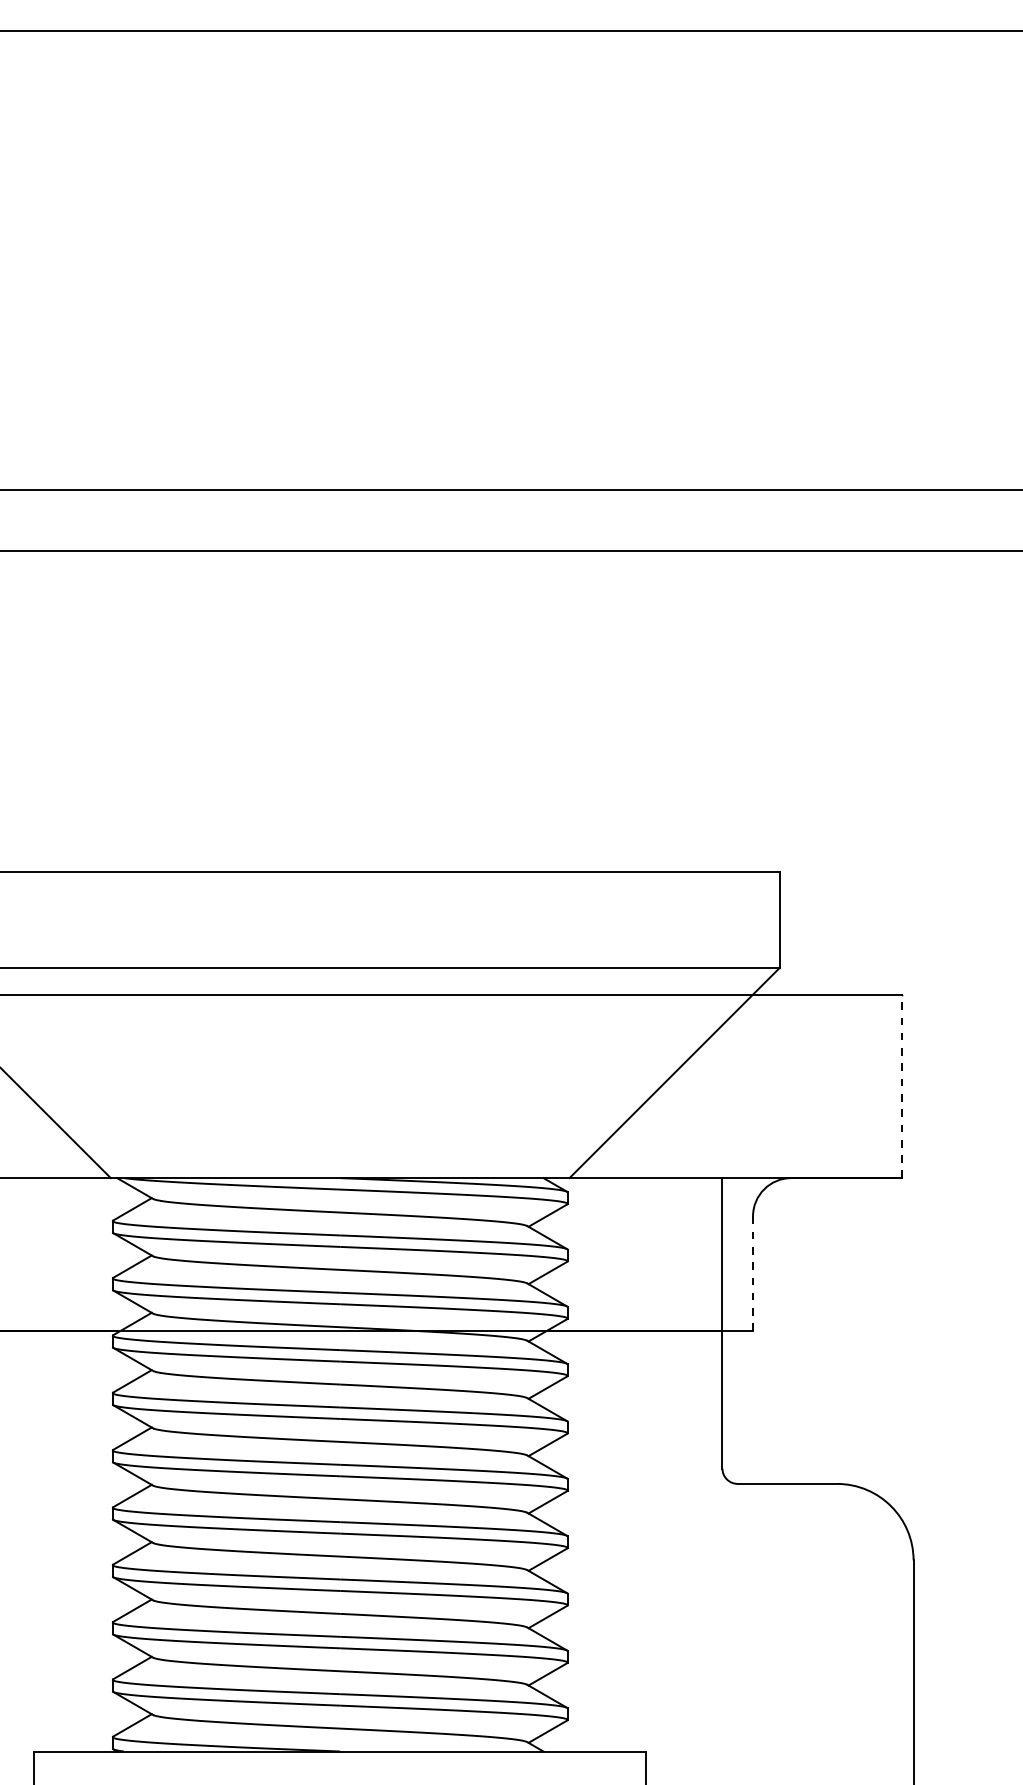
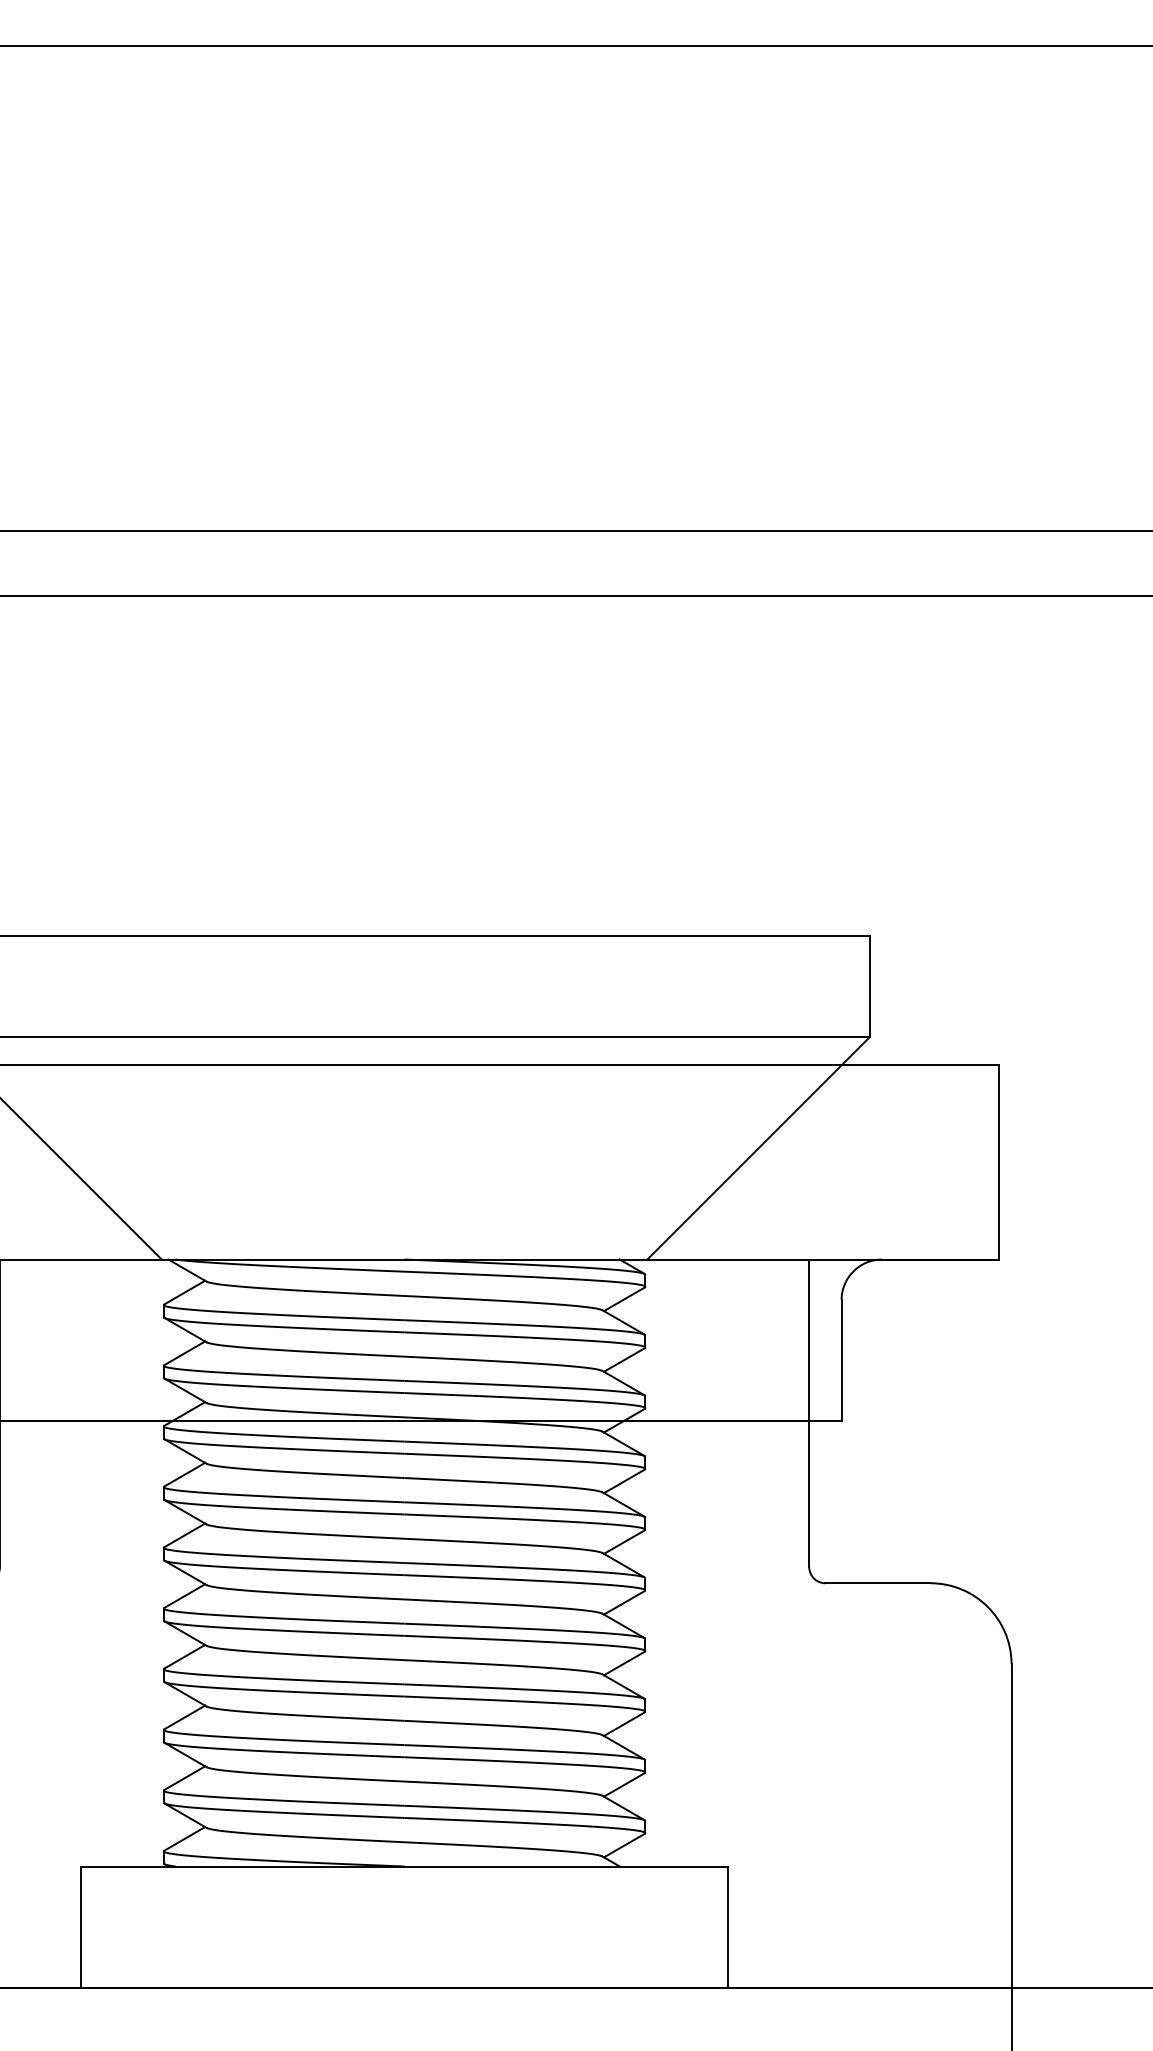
line: (902, 1085) -> (999, 1161), dashed -> solid
line: (752, 1273) -> (841, 1360), dashed -> solid

